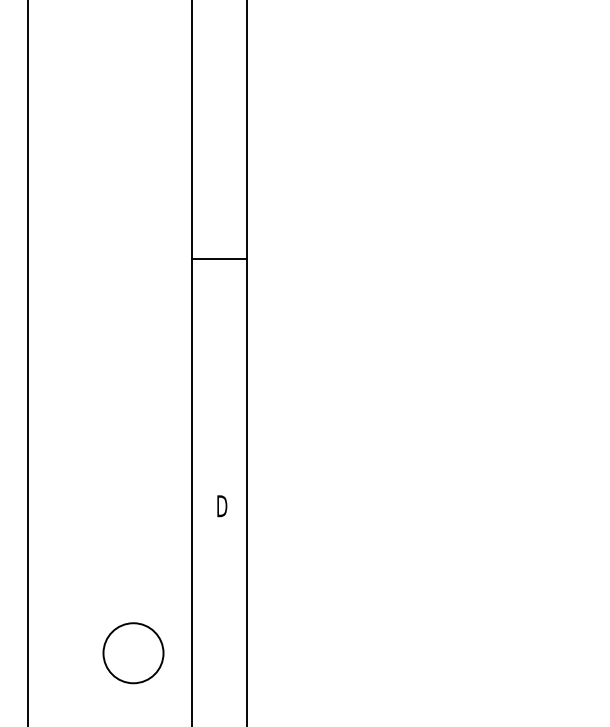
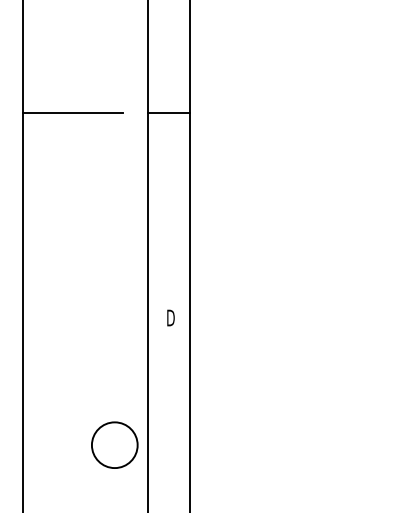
line: (93, 236) -> (72, 112), added
line: (219, 258) -> (168, 112), moved
circle: (133, 653) -> (114, 445), moved

